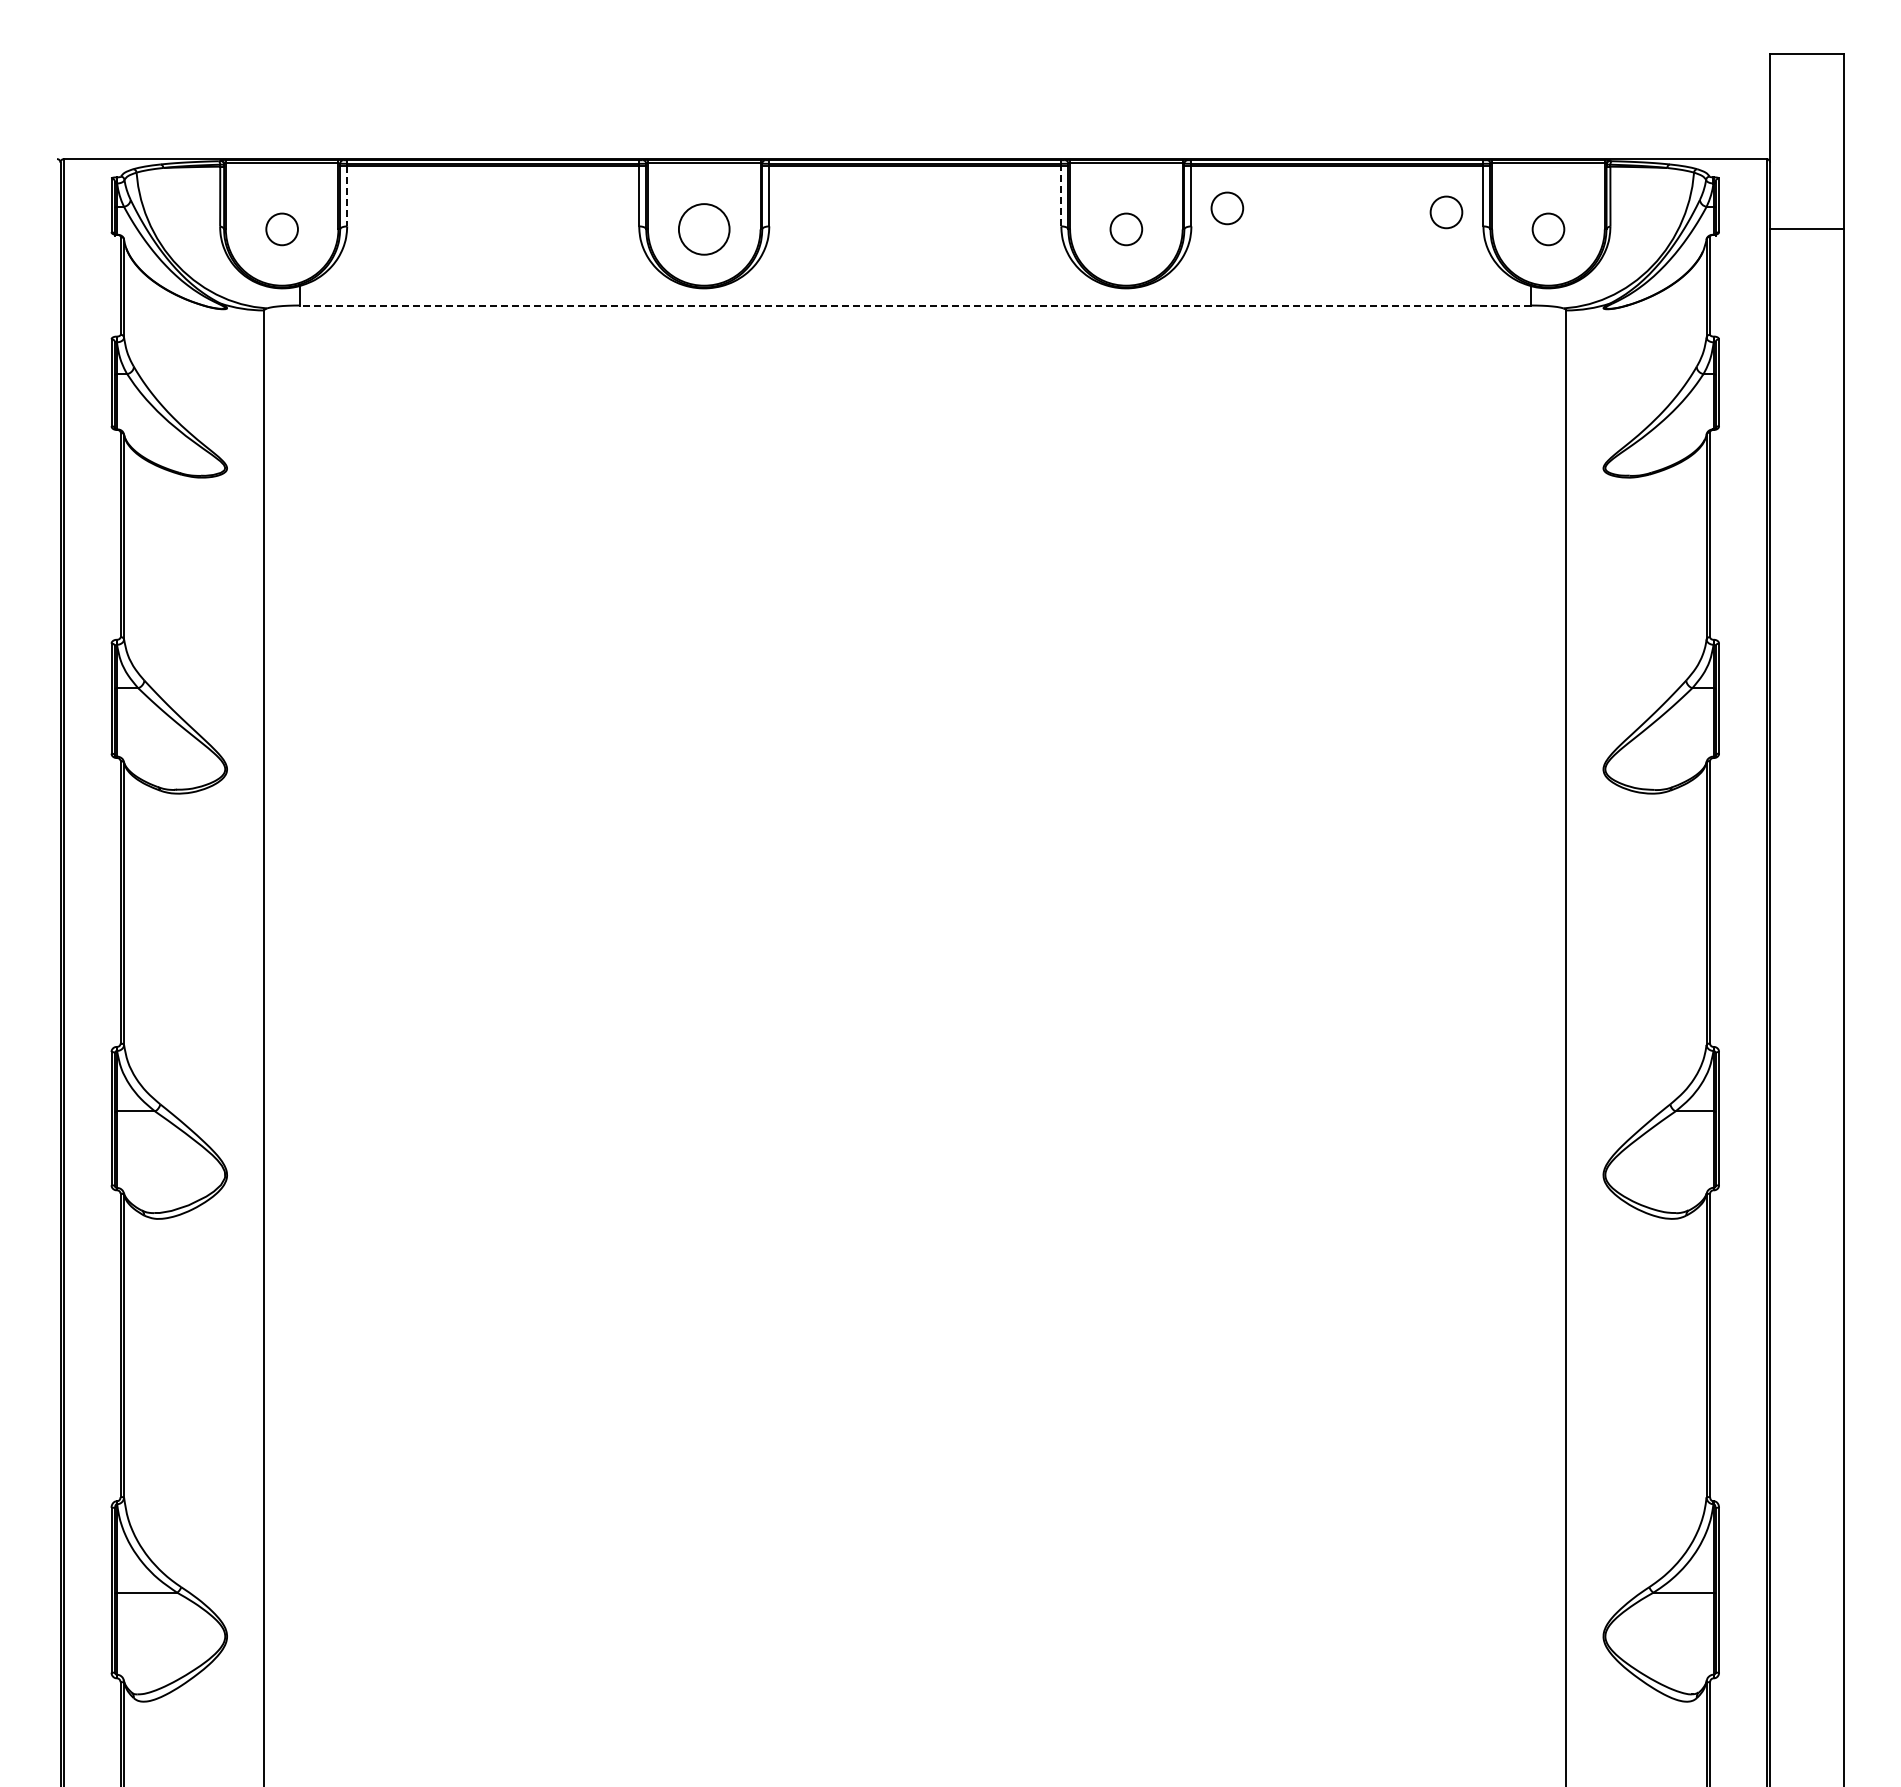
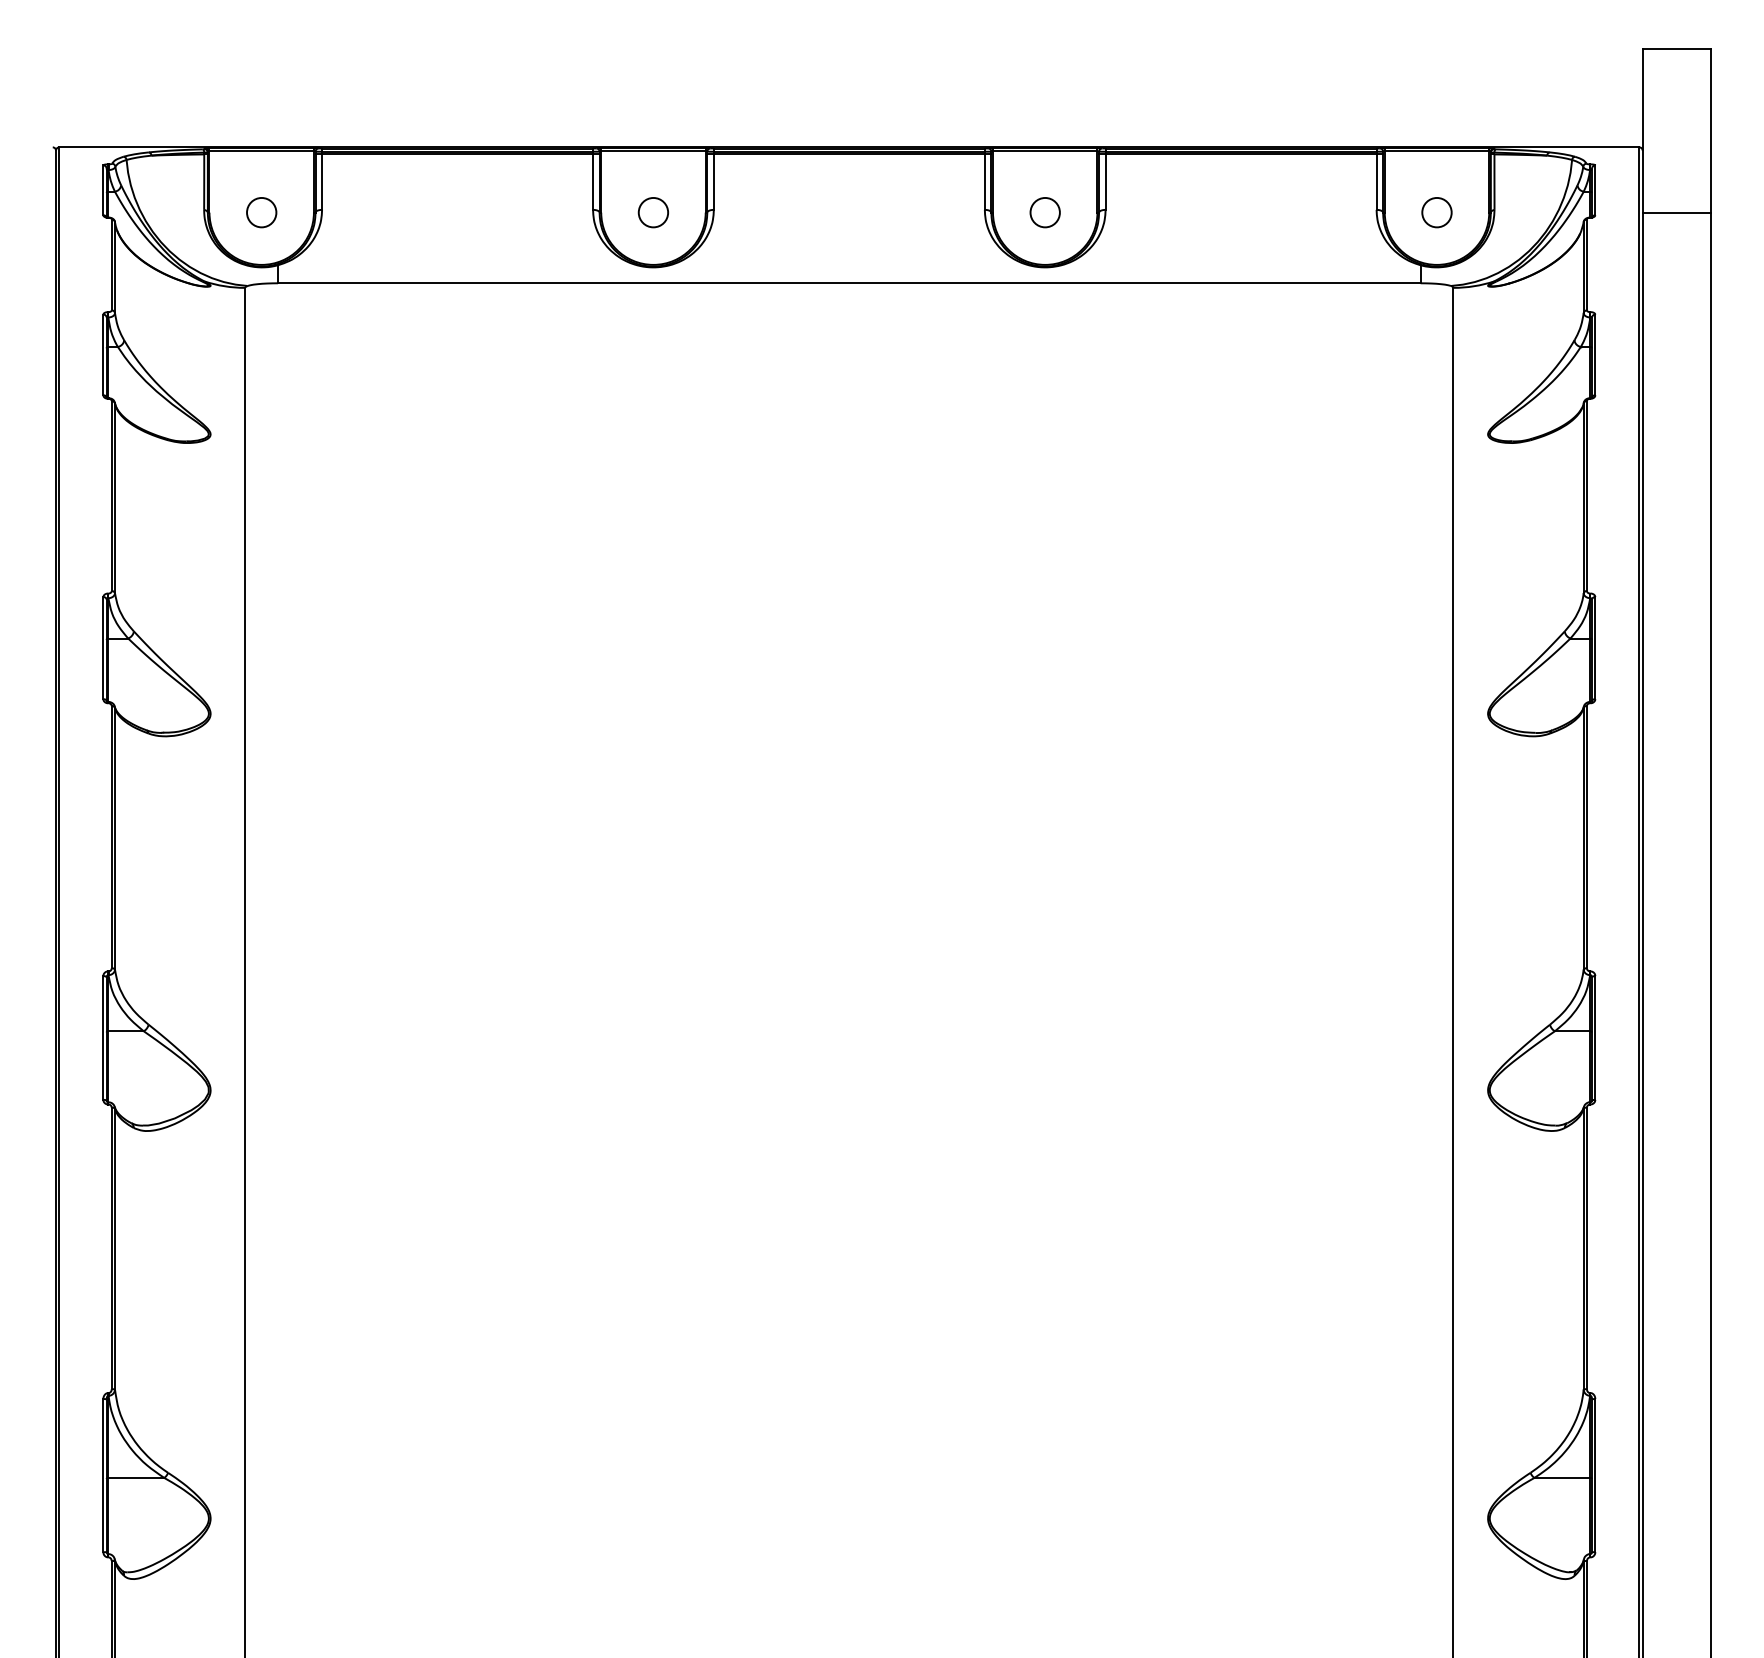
line: (1061, 195) -> (985, 181), dashed -> solid
line: (347, 196) -> (322, 182), dashed -> solid
circle: (1227, 208) -> (1139, 193), removed
circle: (1446, 212) -> (1342, 196), removed
circle: (704, 229) -> (653, 212), size x0.62
line: (915, 305) -> (849, 283), dashed -> solid

